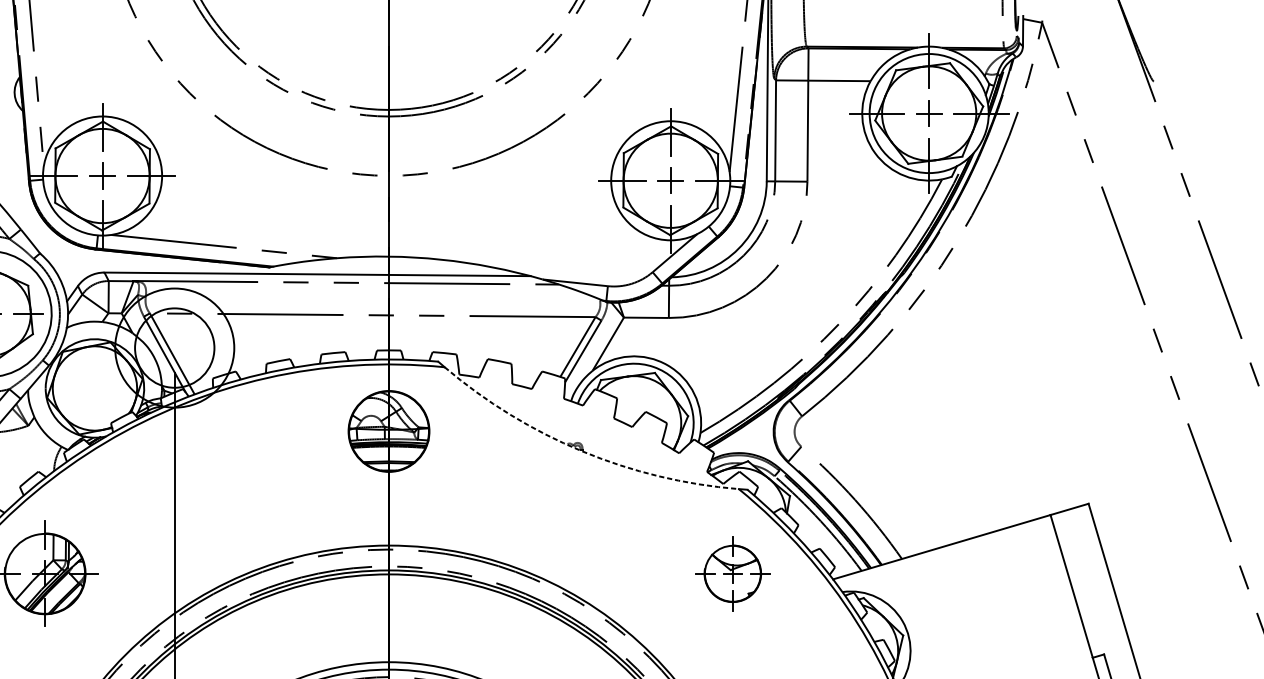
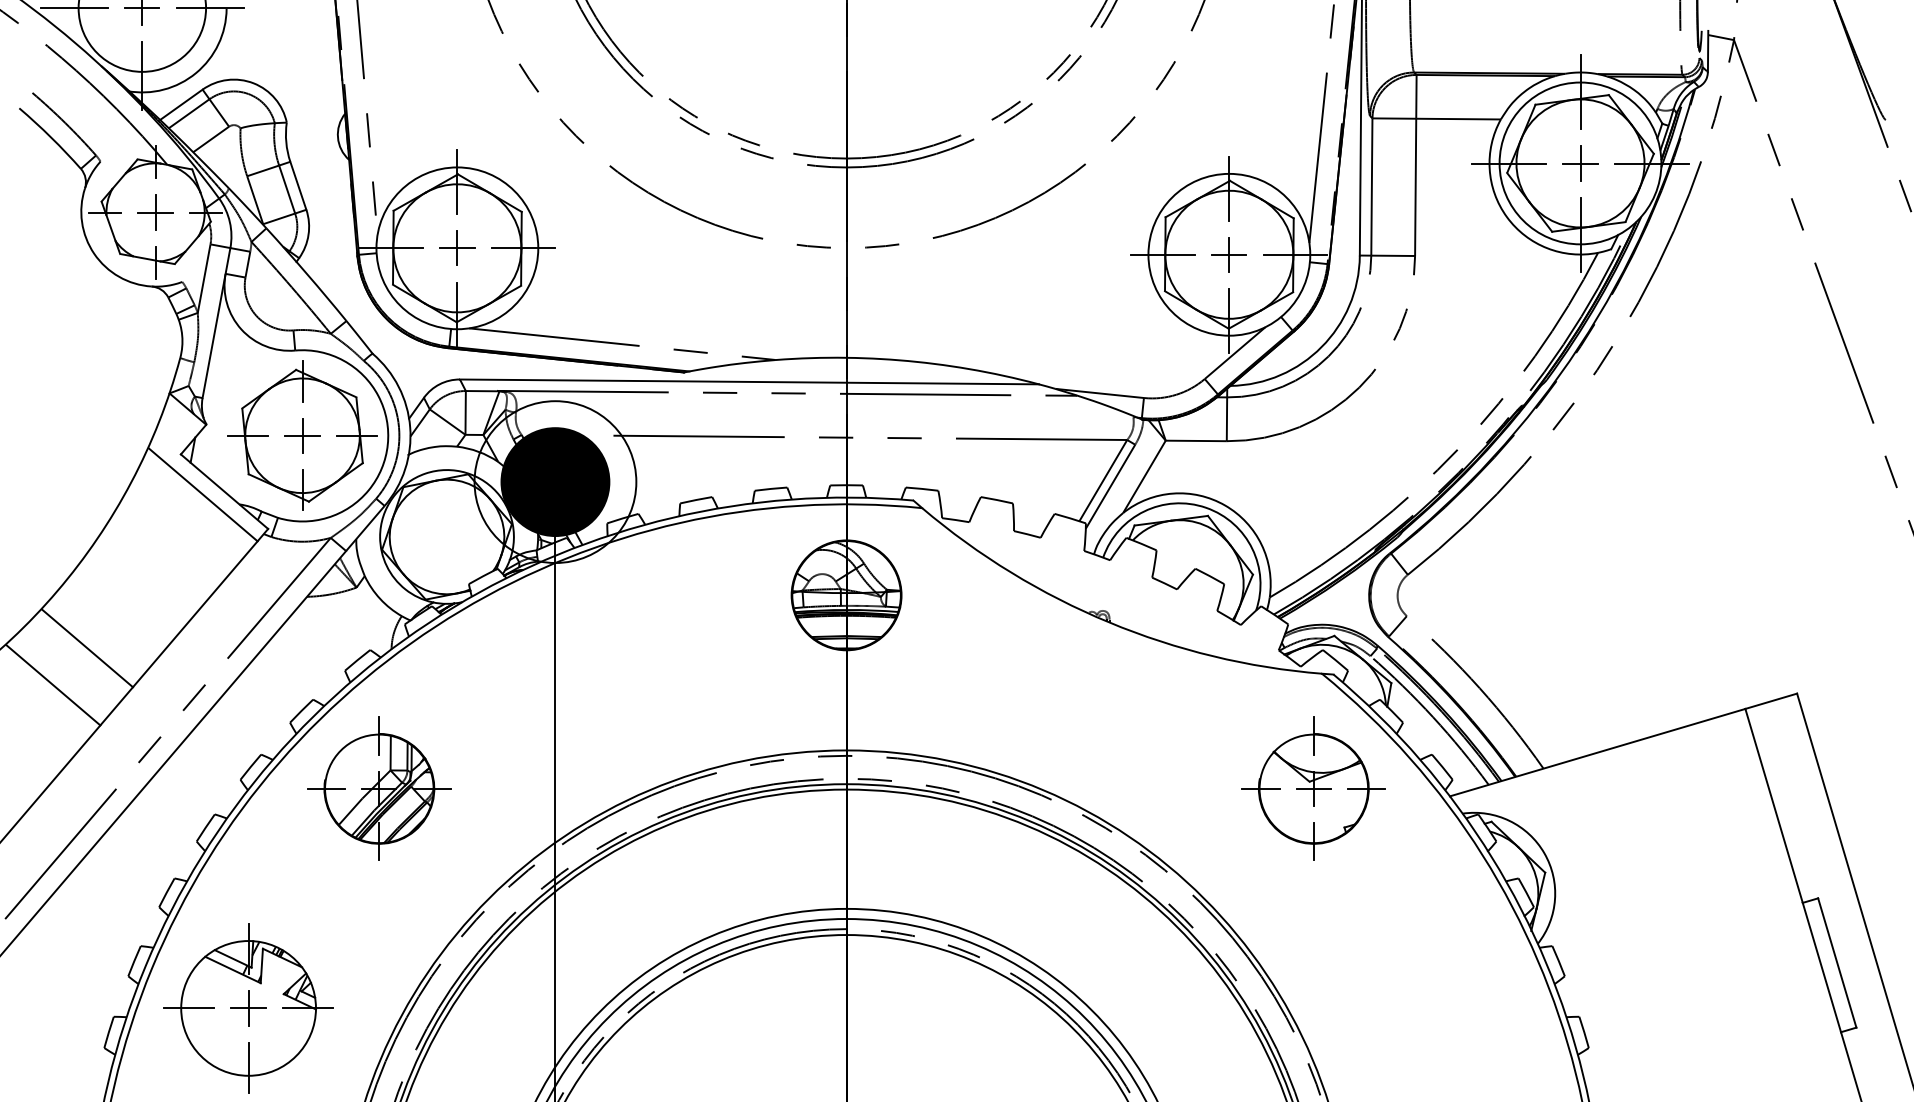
fill: (174, 348) -> (555, 482), added
arc: (582, 451) -> (1109, 622), dashed -> solid
part: (732, 573) -> (1313, 788), size x1.43

